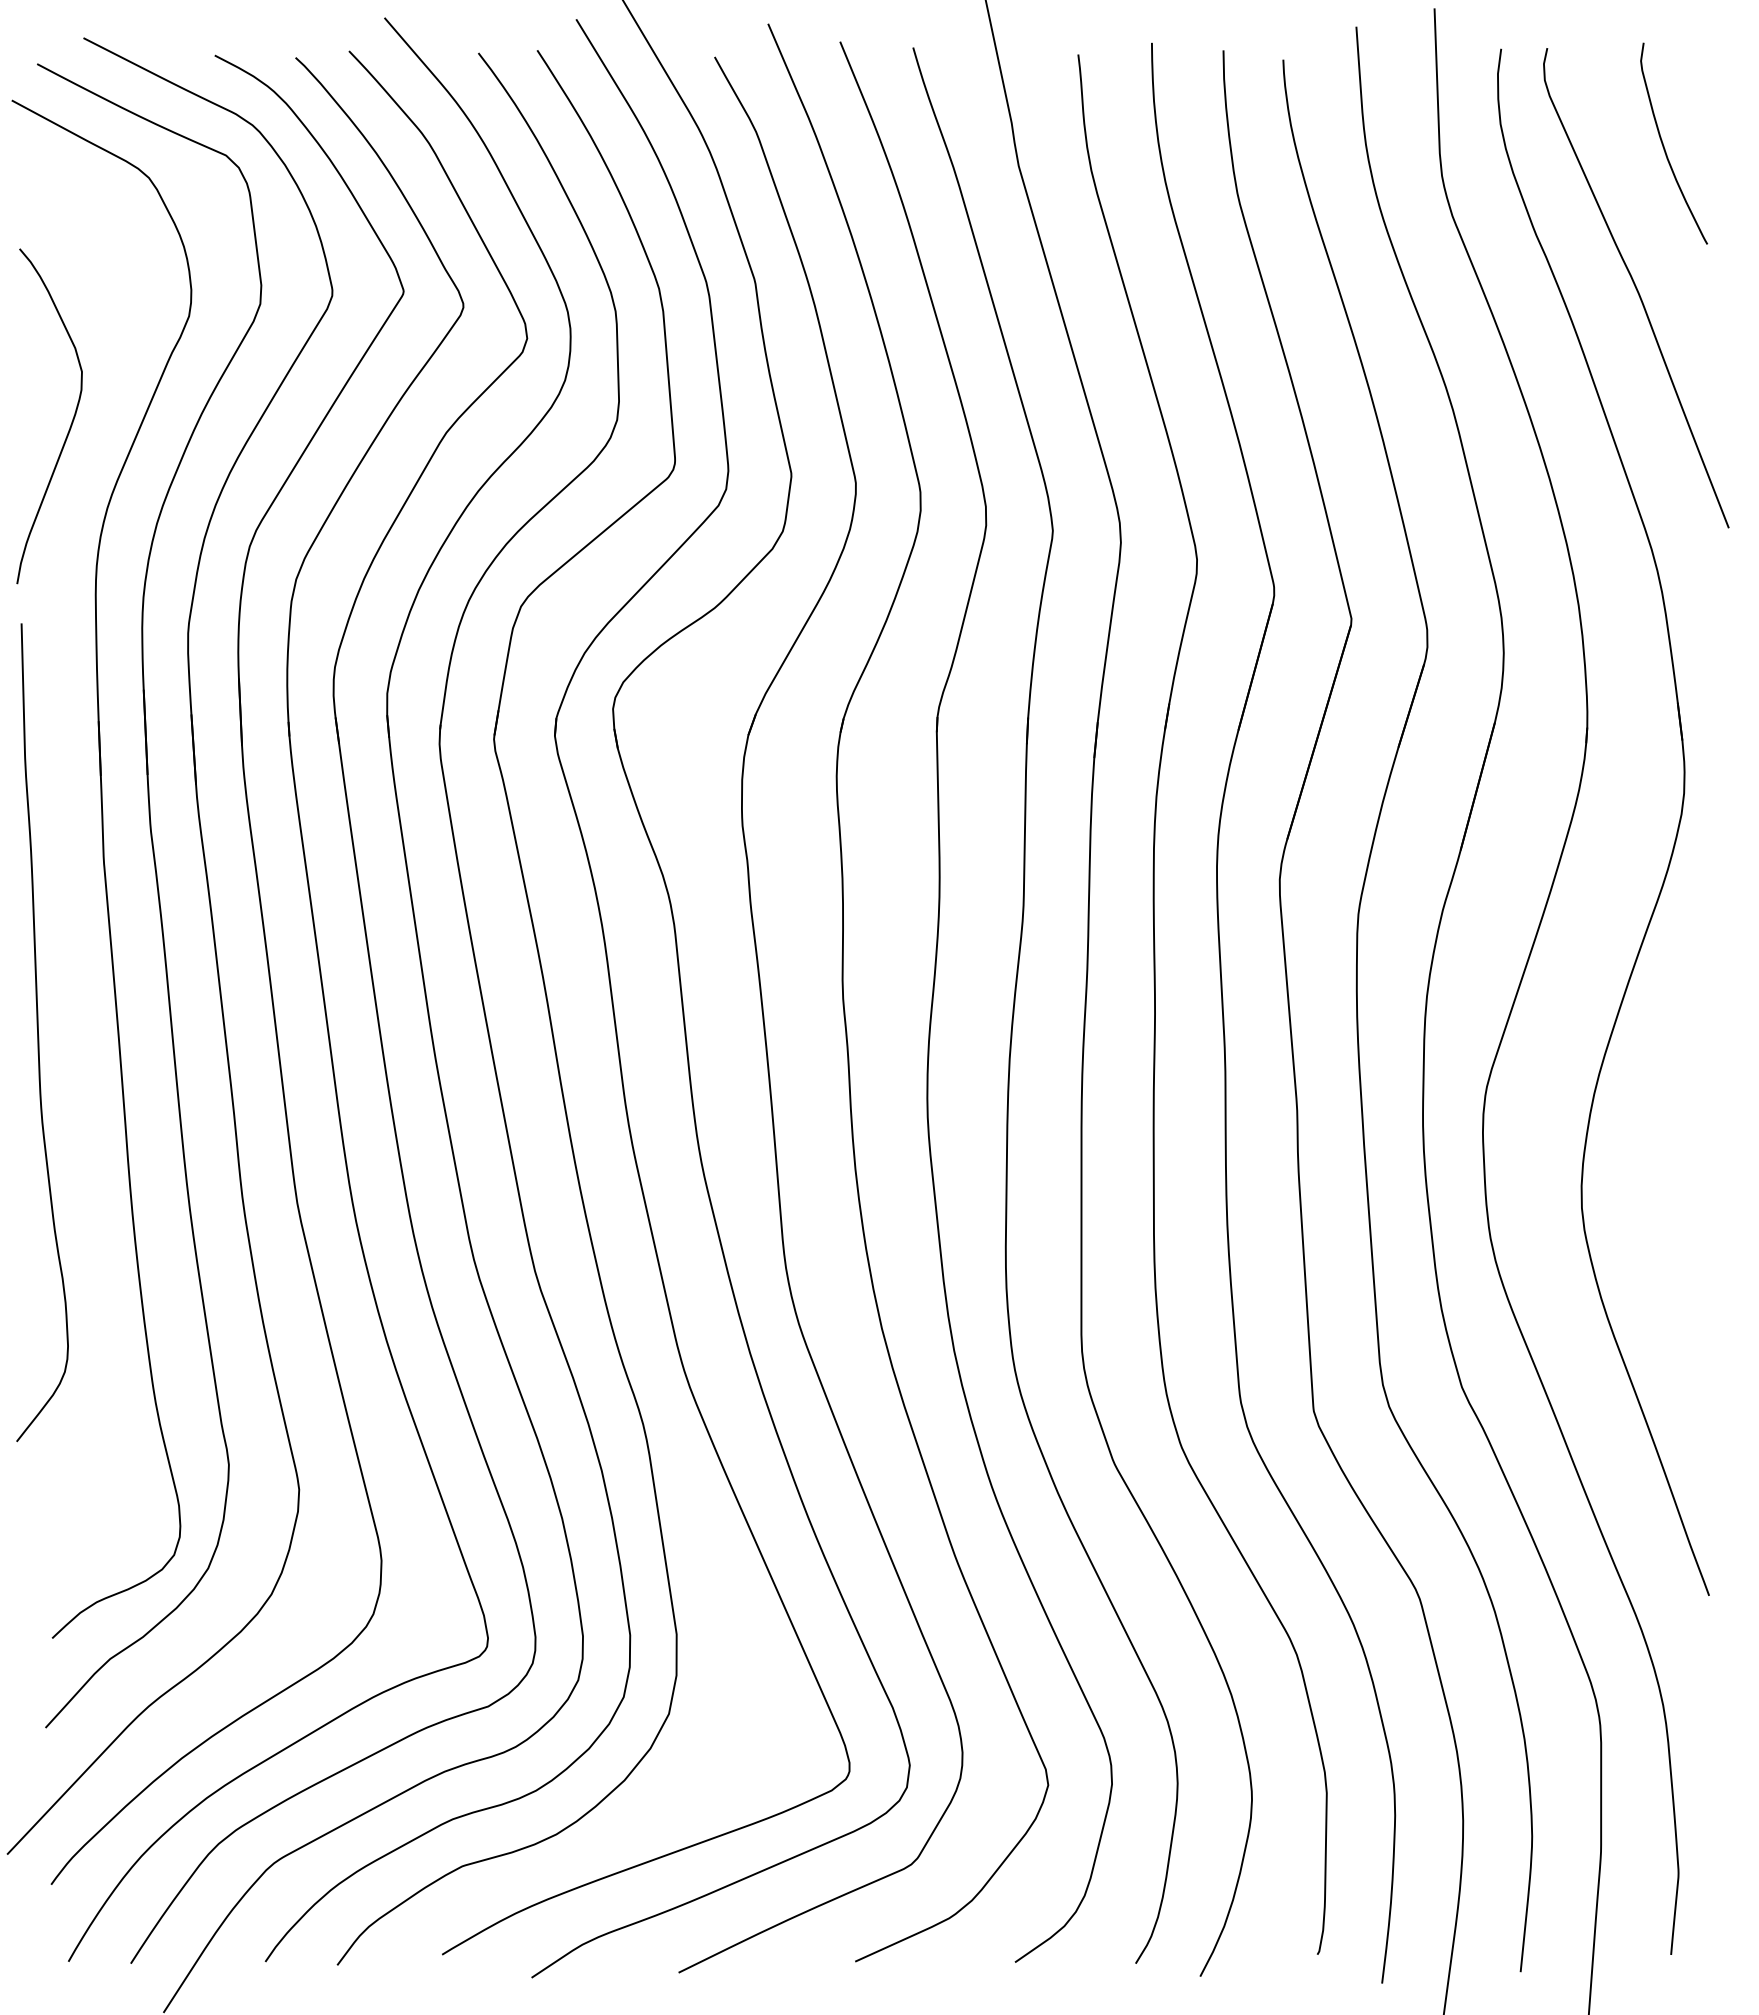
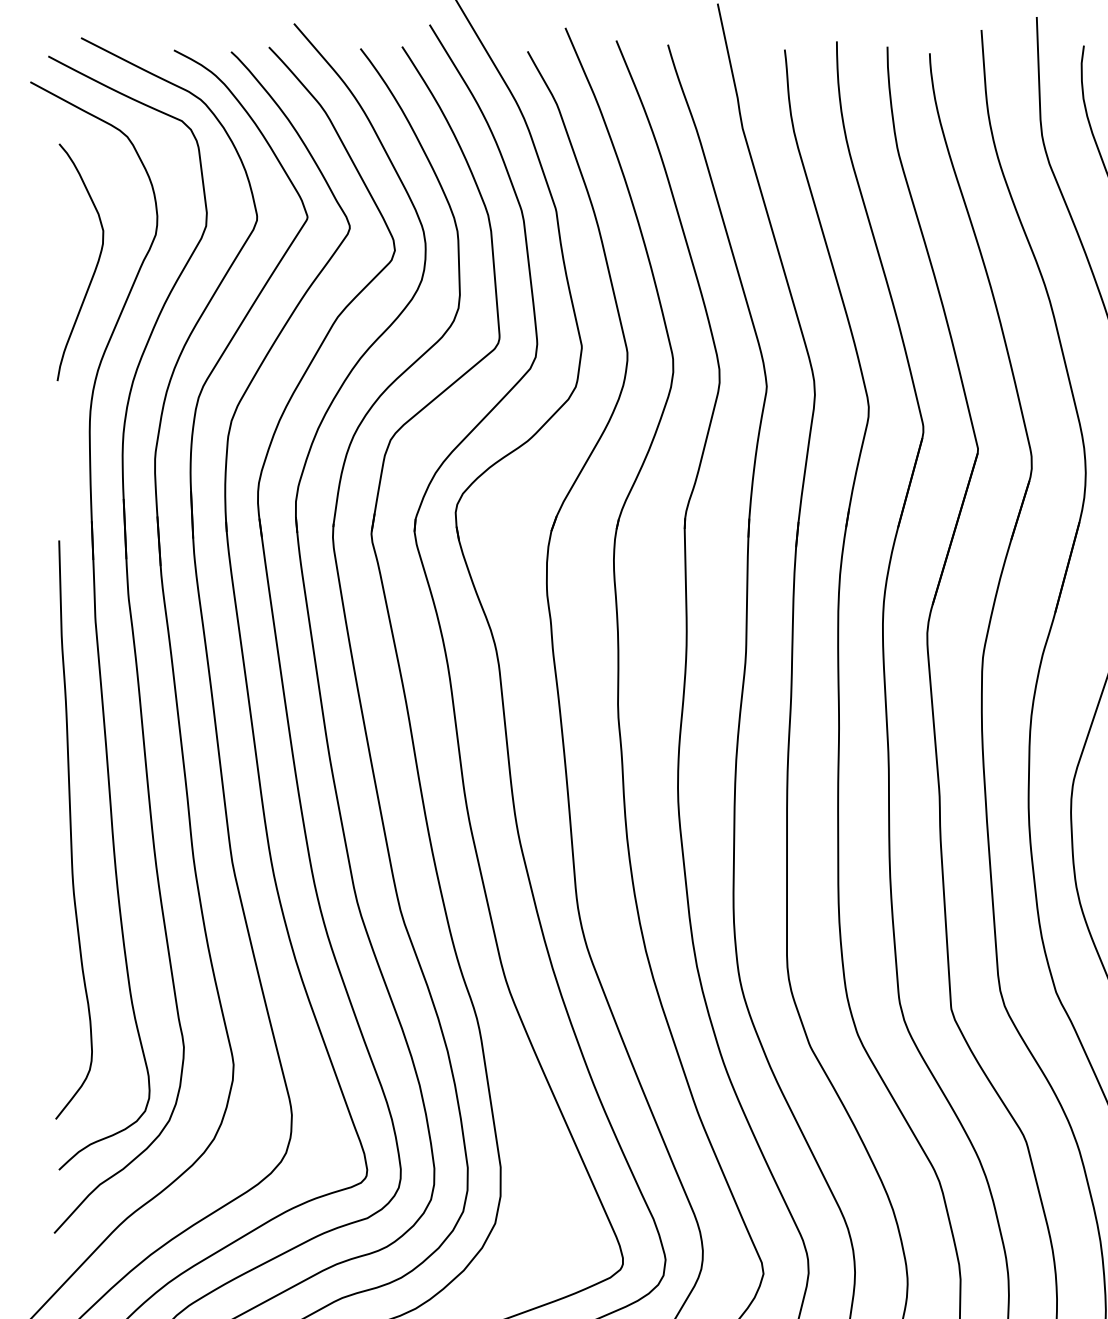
curve: (70, 424) -> (95, 268), moved
curve: (38, 1032) -> (71, 829), moved

